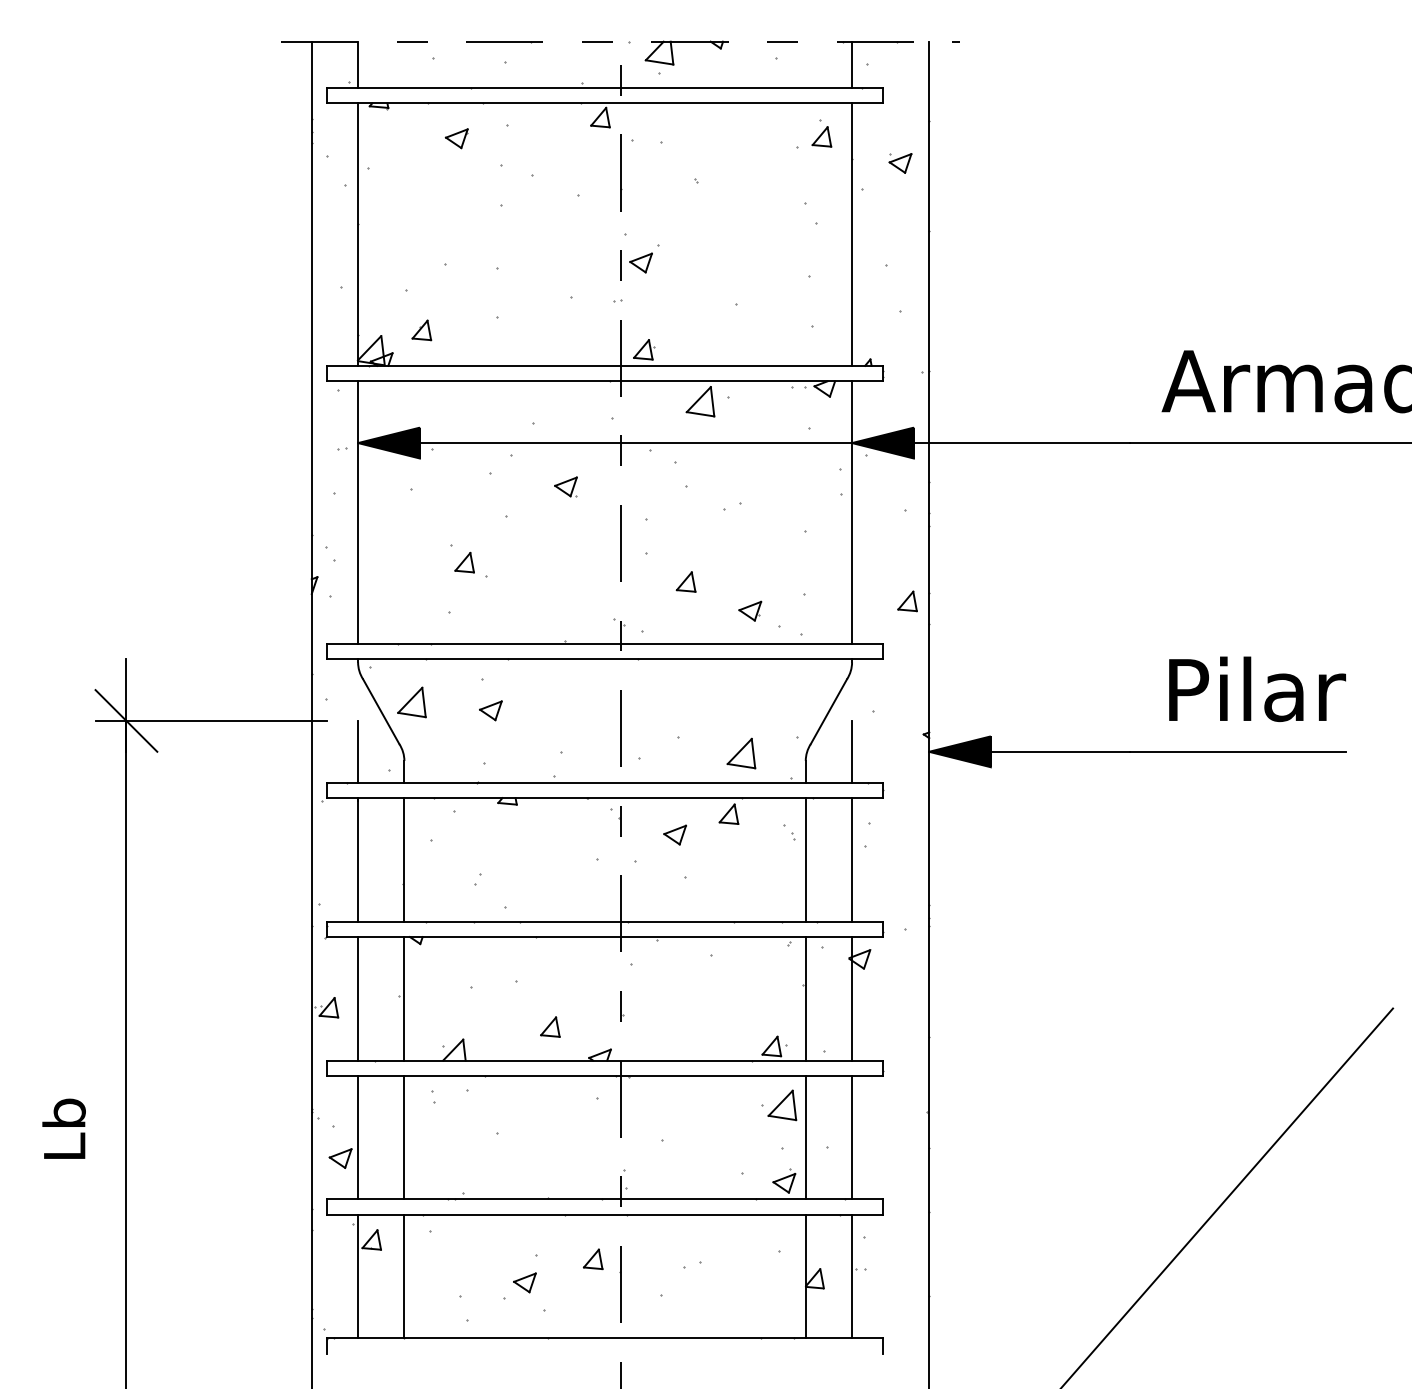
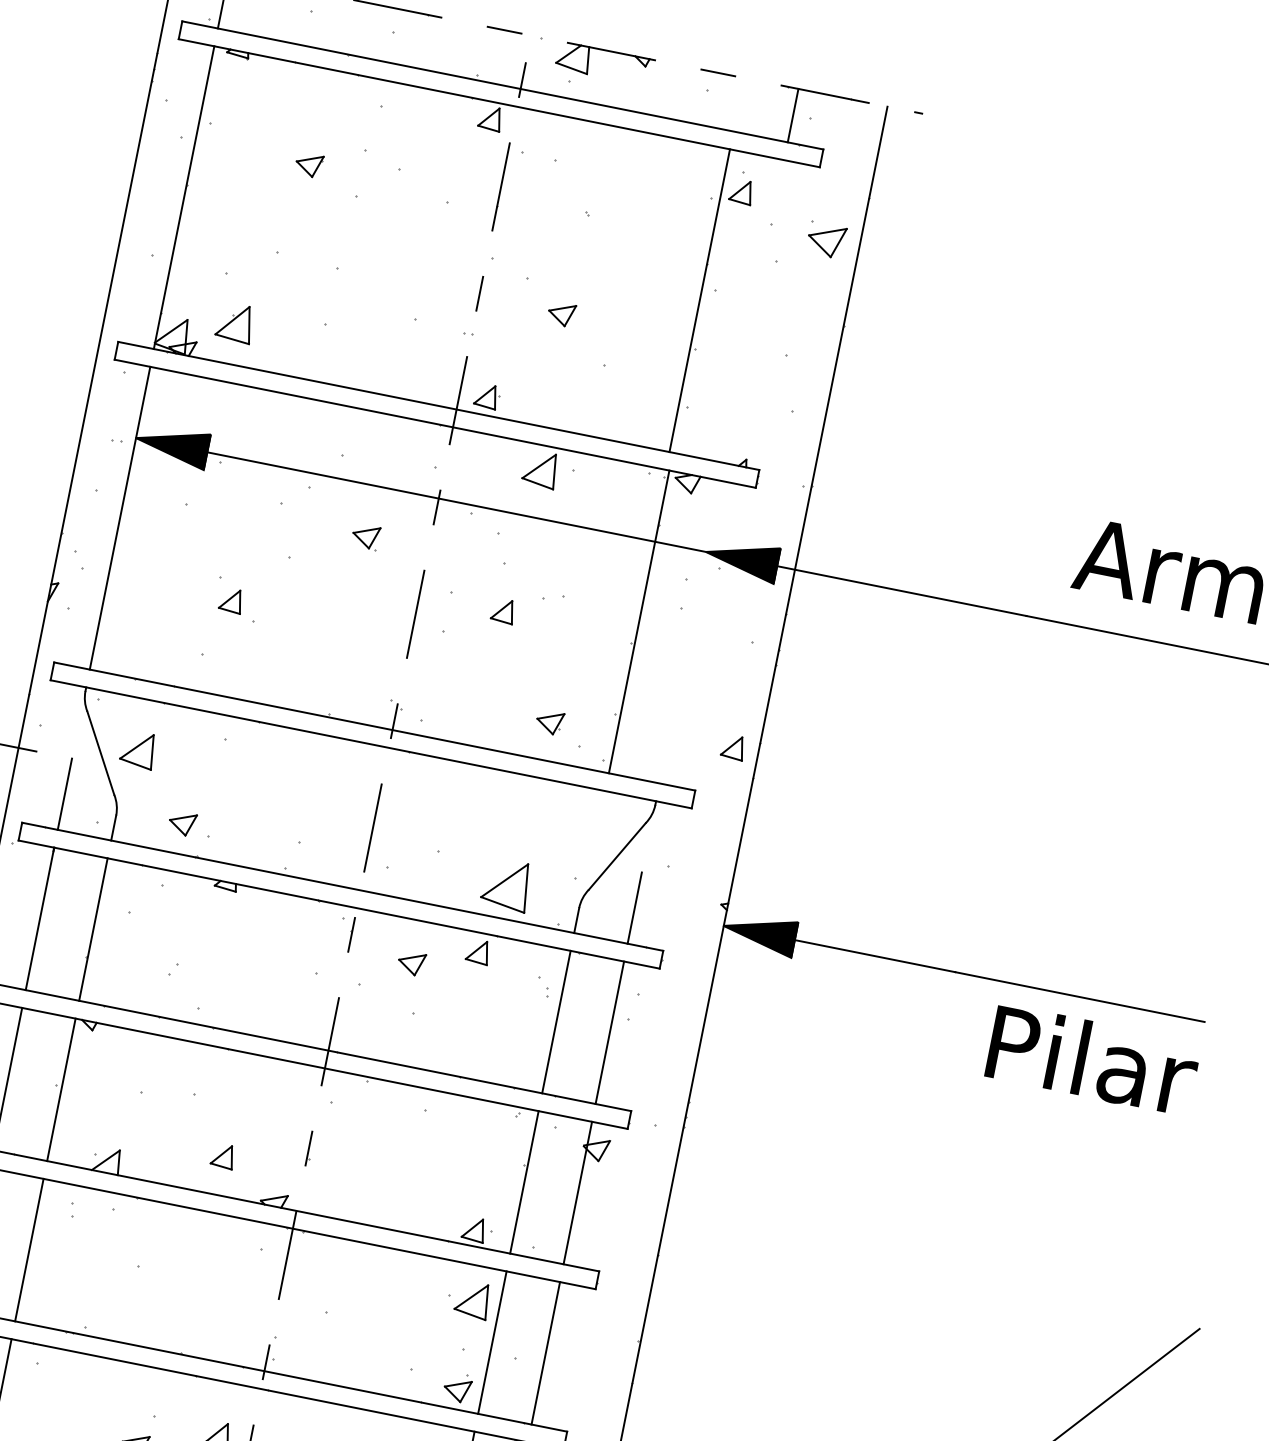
part: (456, 138) -> (308, 164), moved
part: (900, 163) -> (826, 240), size x1.4
line: (852, 234) -> (700, 300), moved
part: (640, 262) -> (560, 313), moved
part: (421, 330) -> (235, 322), size x1.6
line: (852, 512) -> (639, 621), moved
part: (685, 581) -> (502, 610), moved
text: (1257, 689) -> (1093, 1060), moved
part: (490, 710) -> (181, 823), moved
part: (741, 753) -> (506, 884), size x1.4

